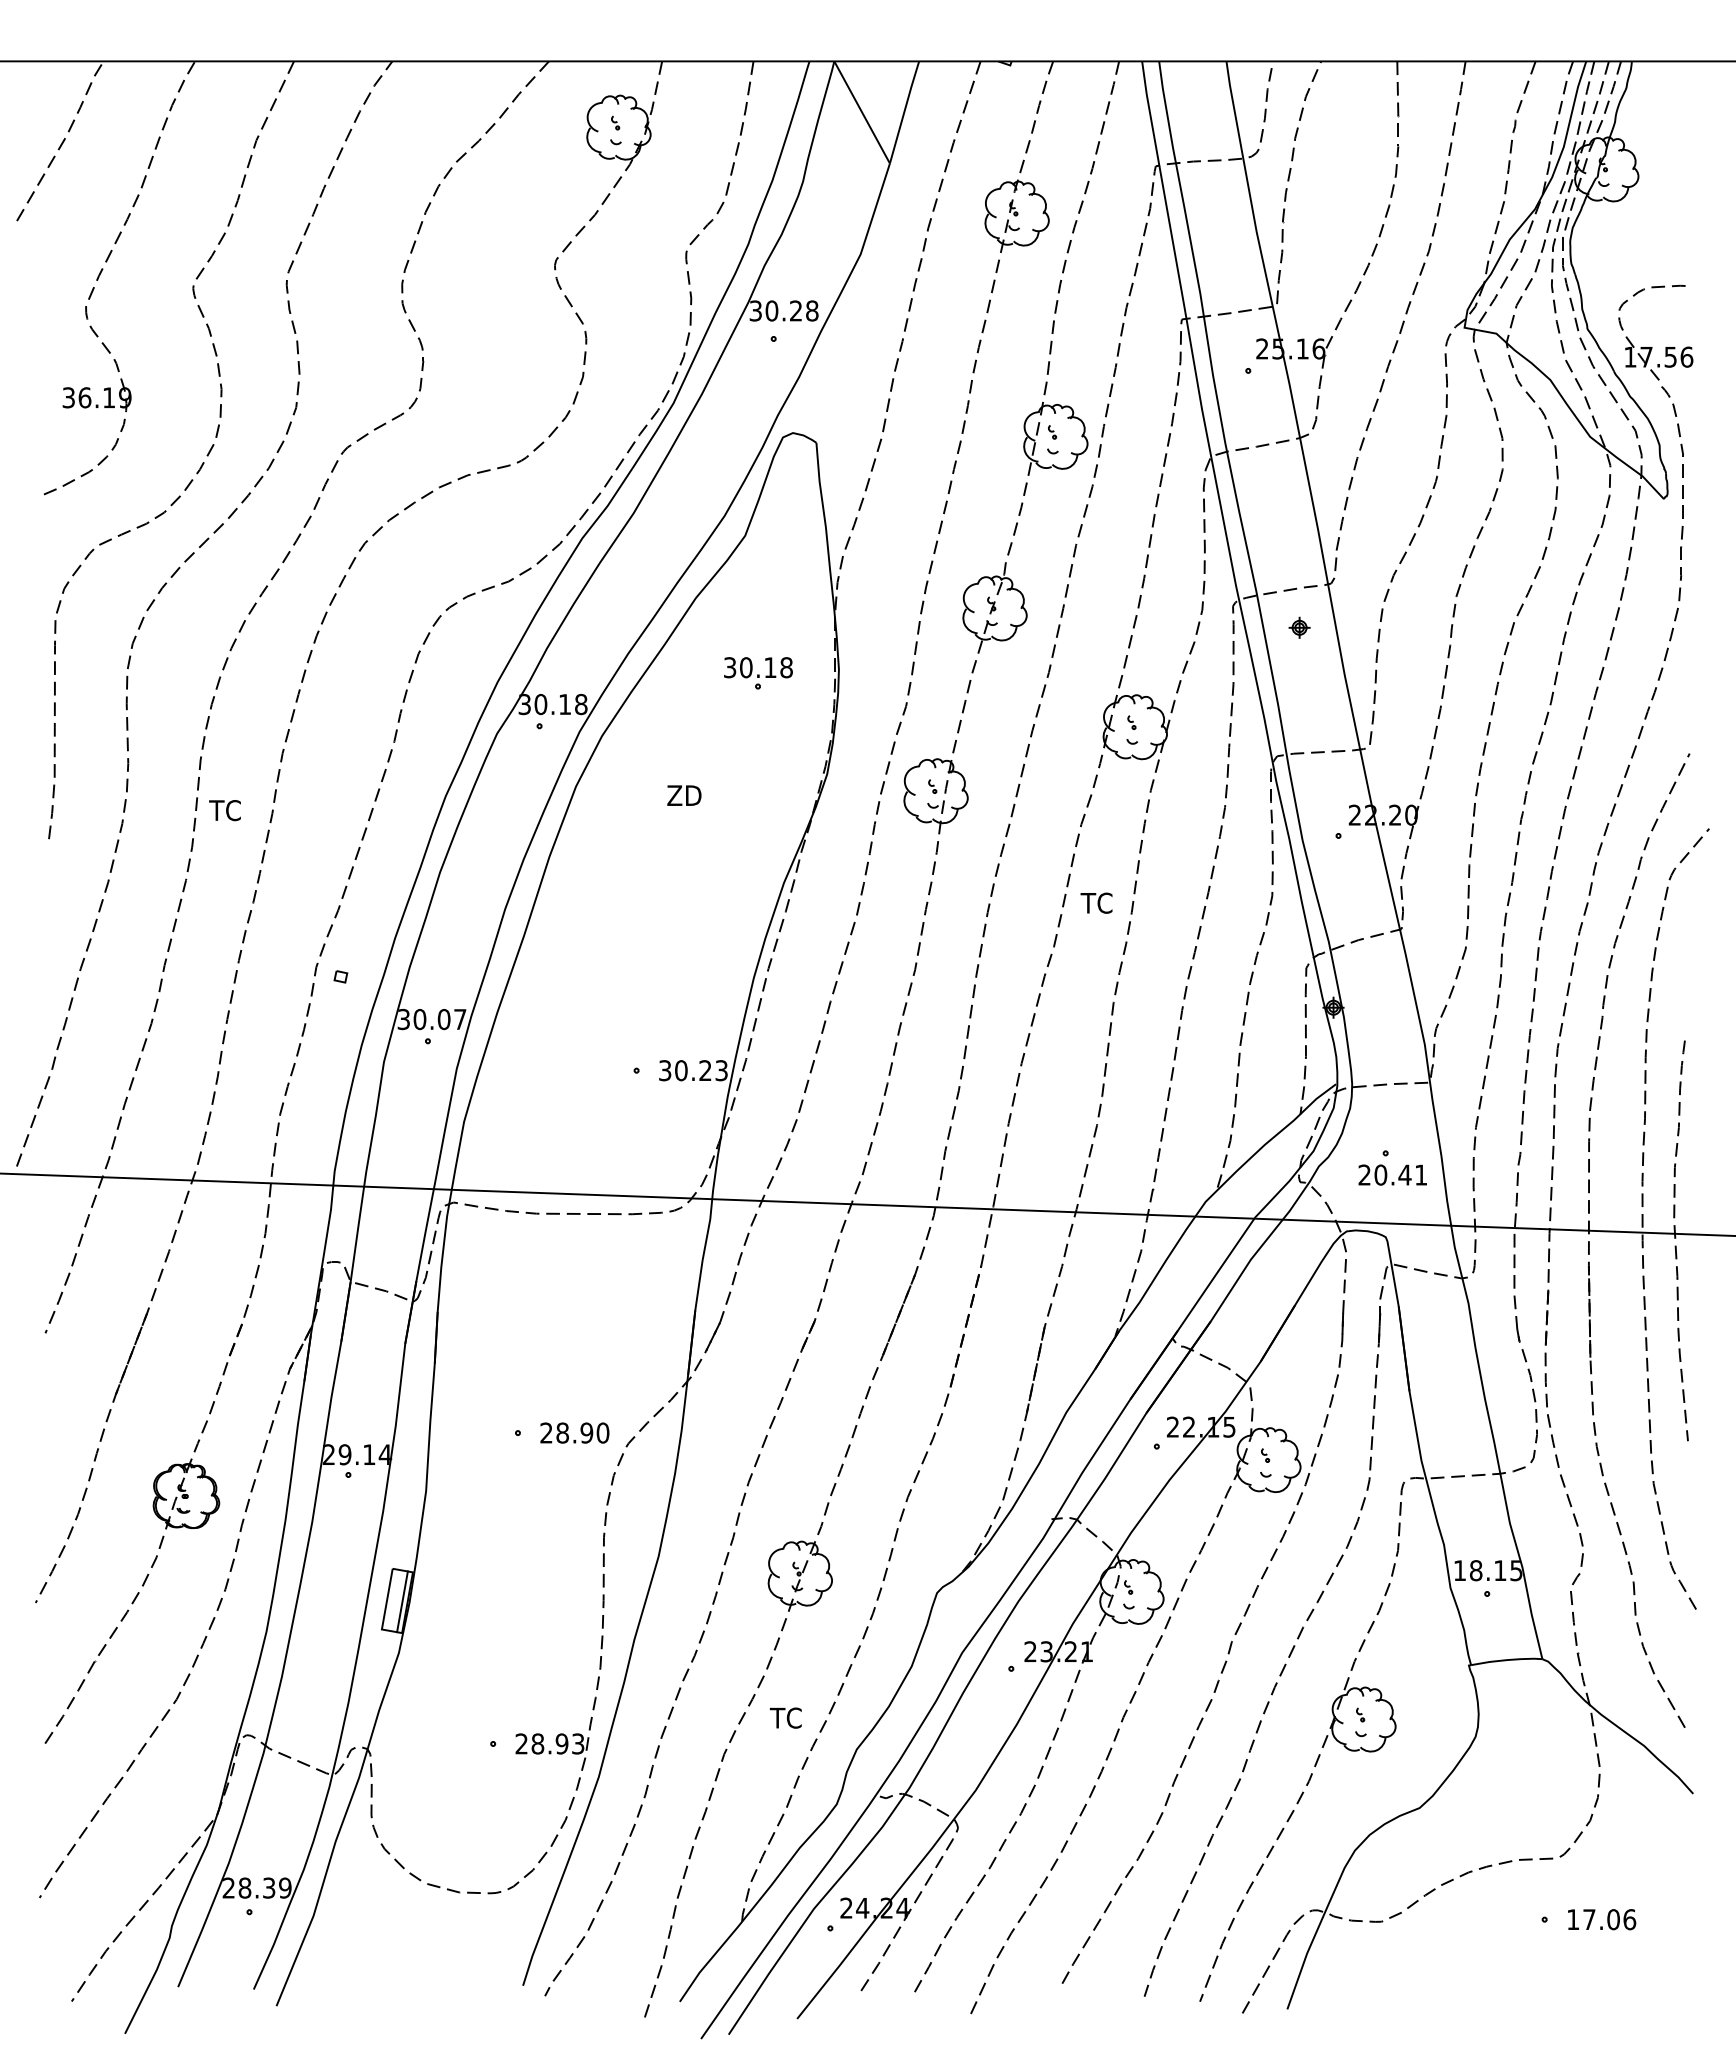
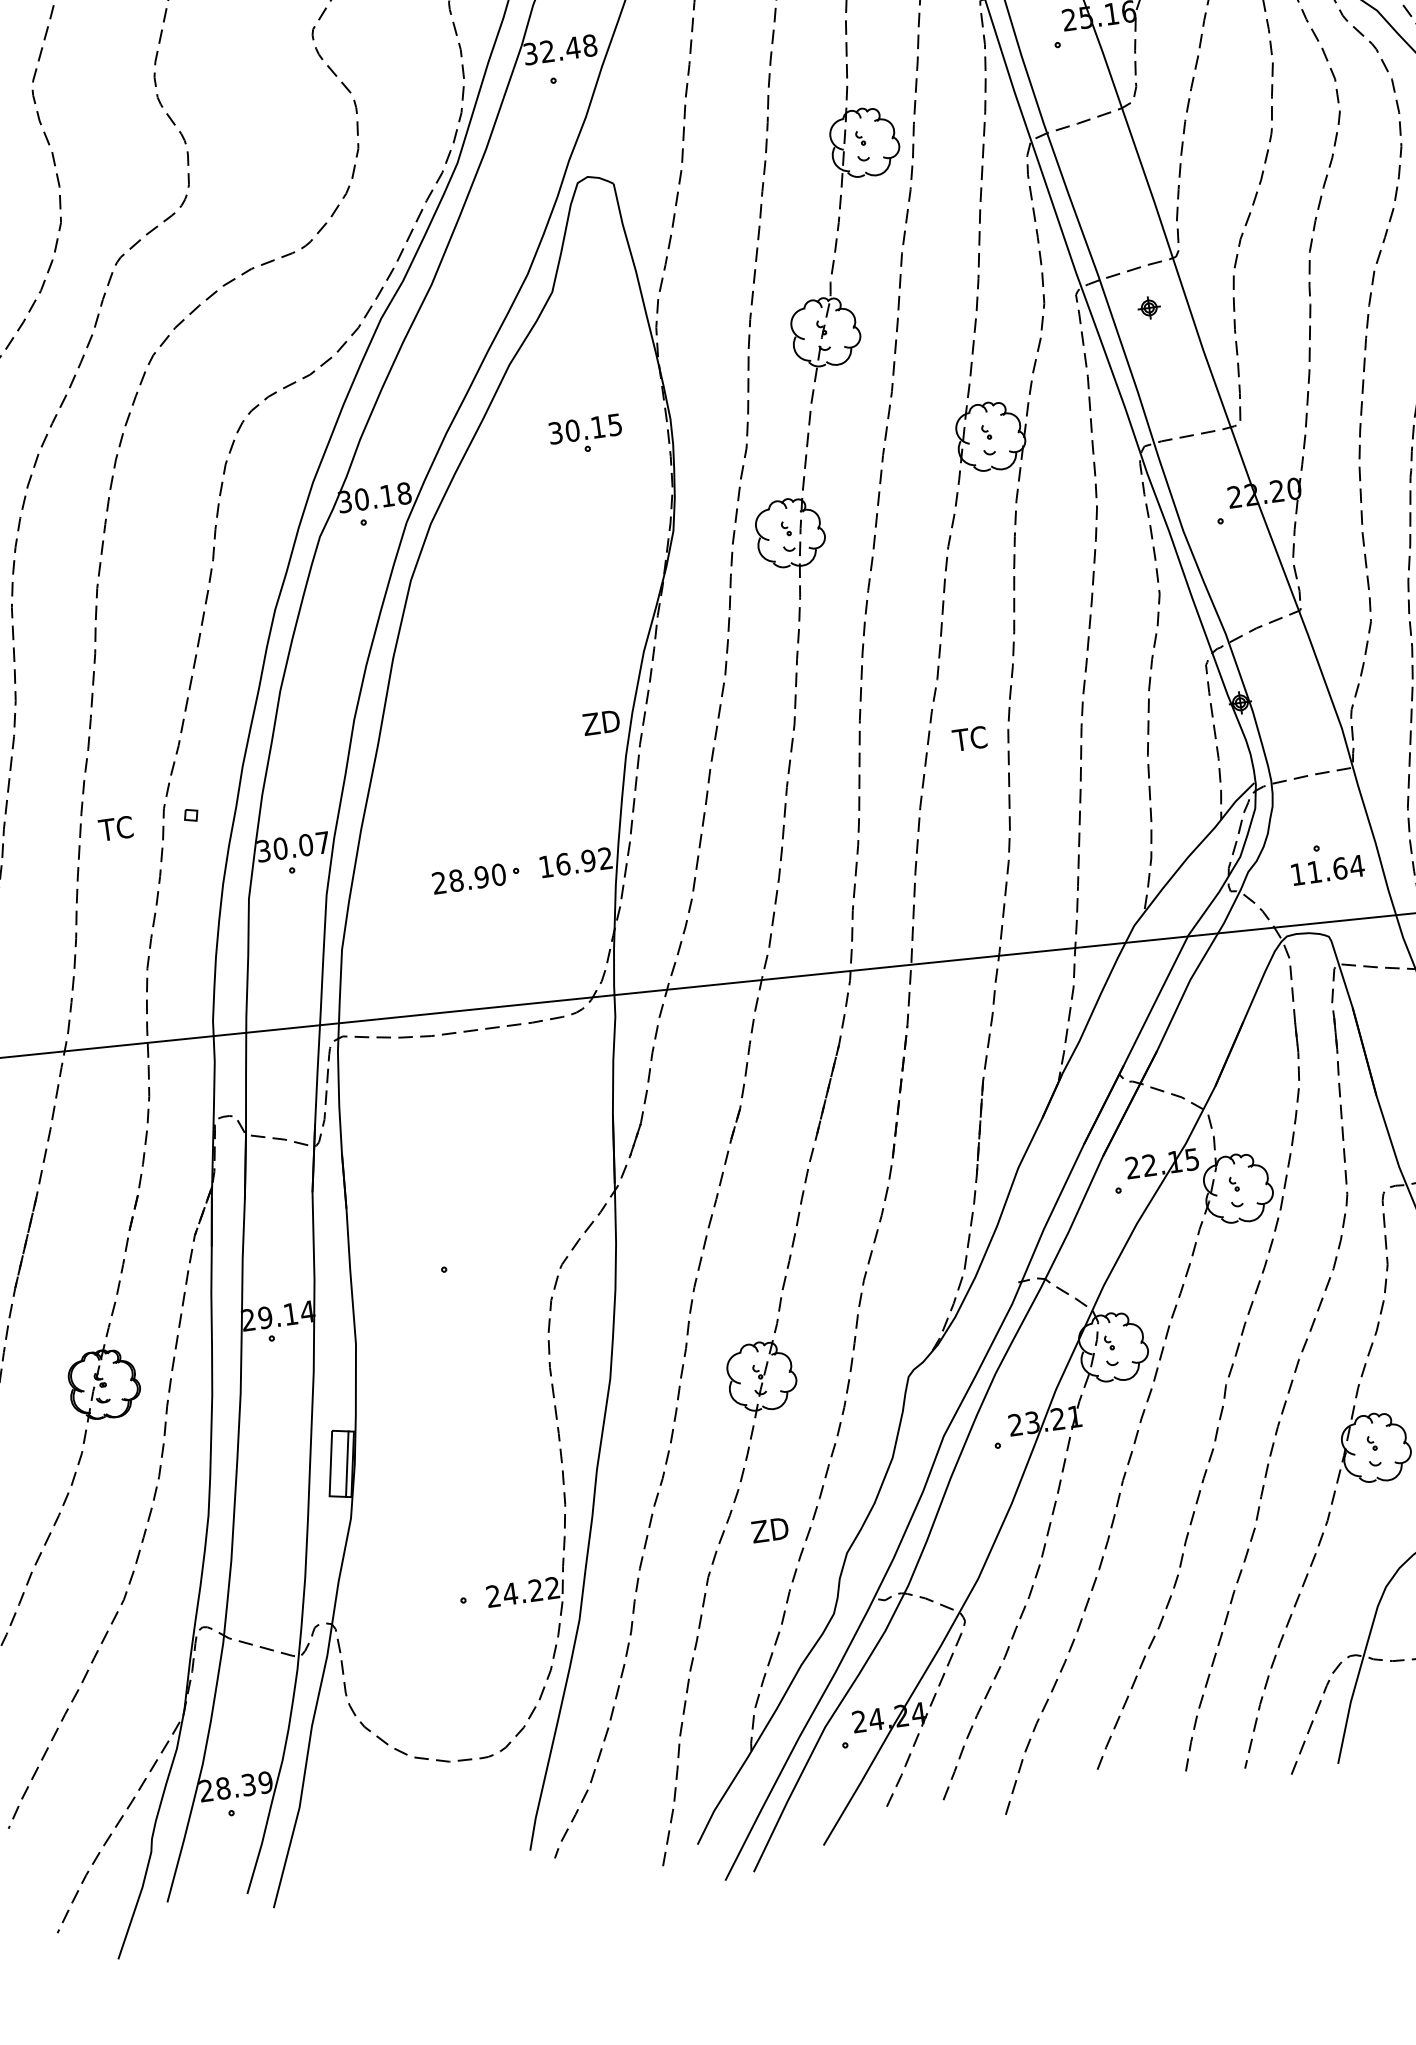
text: (783, 310) -> (559, 49), 30.28 -> 32.48
text: (786, 667) -> (614, 424), 30.18 -> 30.15
text: (684, 795) -> (601, 722), moved
text: (224, 810) -> (115, 828), moved
text: (1096, 902) -> (969, 738), moved
text: (693, 1070) -> (575, 862), 30.23 -> 16.92
text: (1392, 1174) -> (1326, 869), 20.41 -> 11.64
text: (574, 1432) -> (468, 878), moved
text: (787, 1717) -> (769, 1529), TC -> ZD
text: (557, 1743) -> (531, 1590), 28.93 -> 24.22

